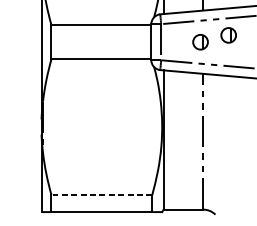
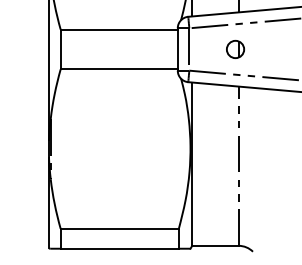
part: (228, 35) -> (268, 41), removed
line: (101, 194) -> (119, 228), dashed -> solid

